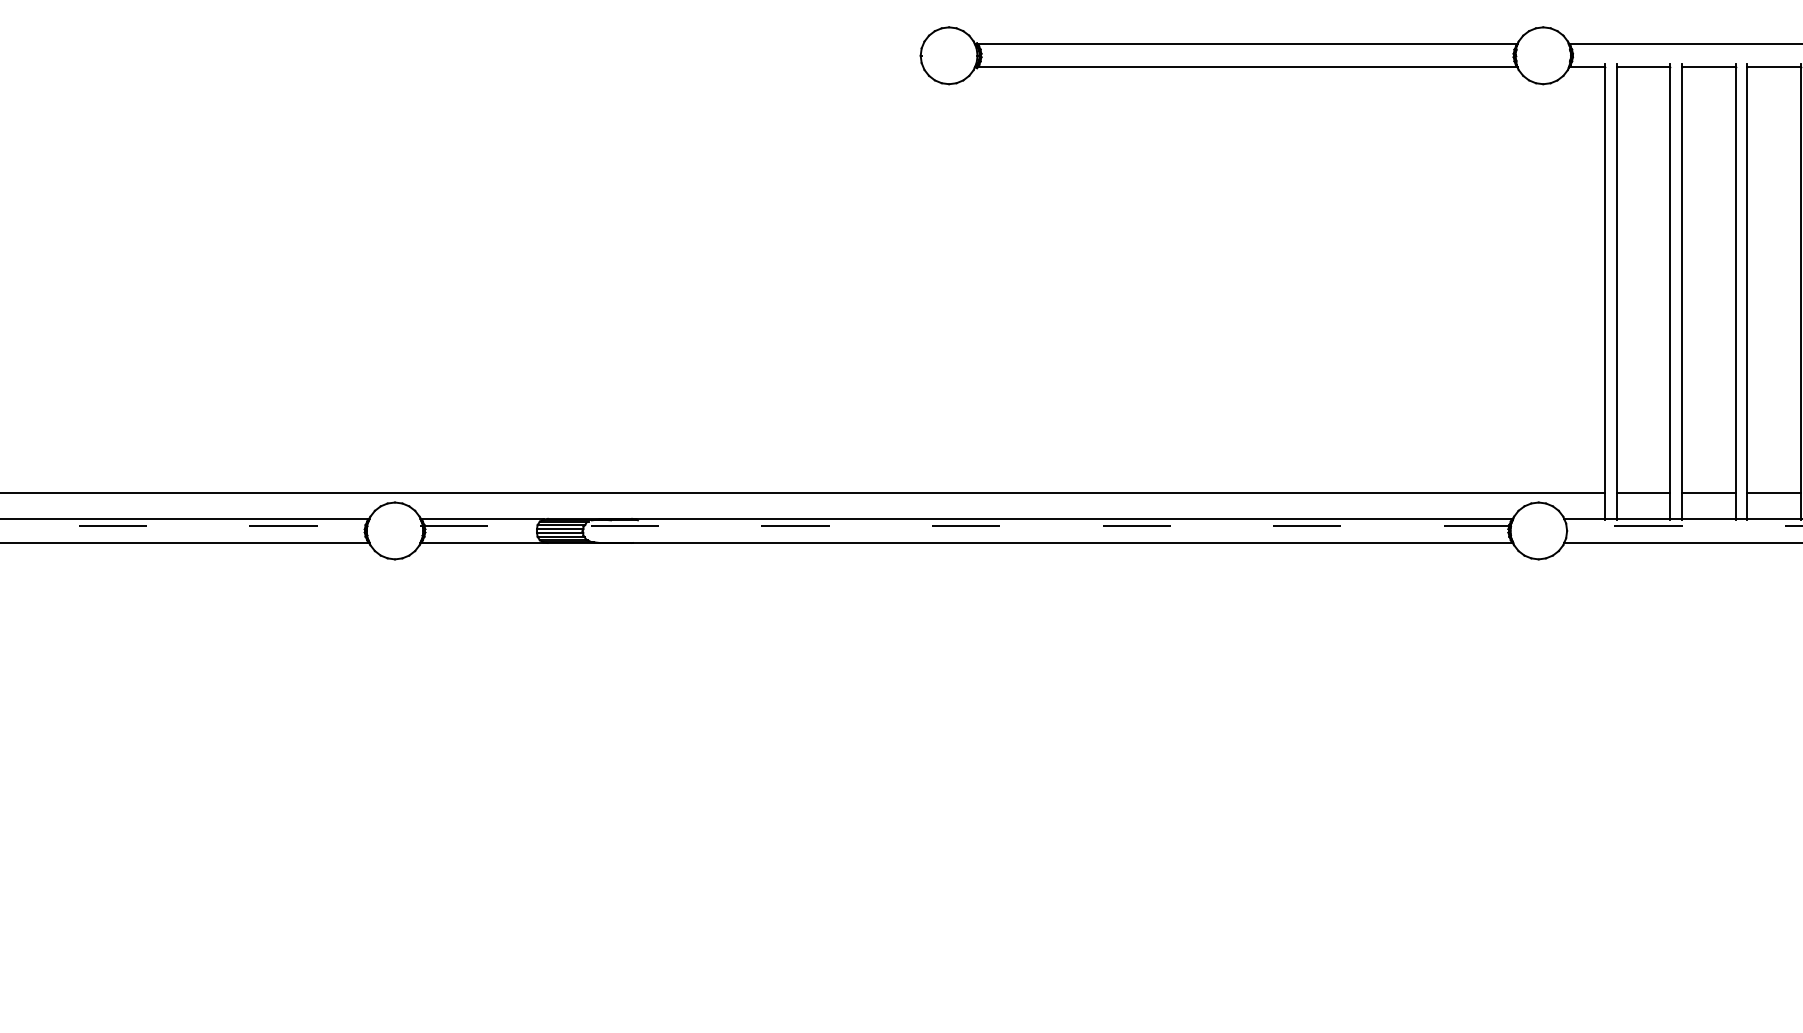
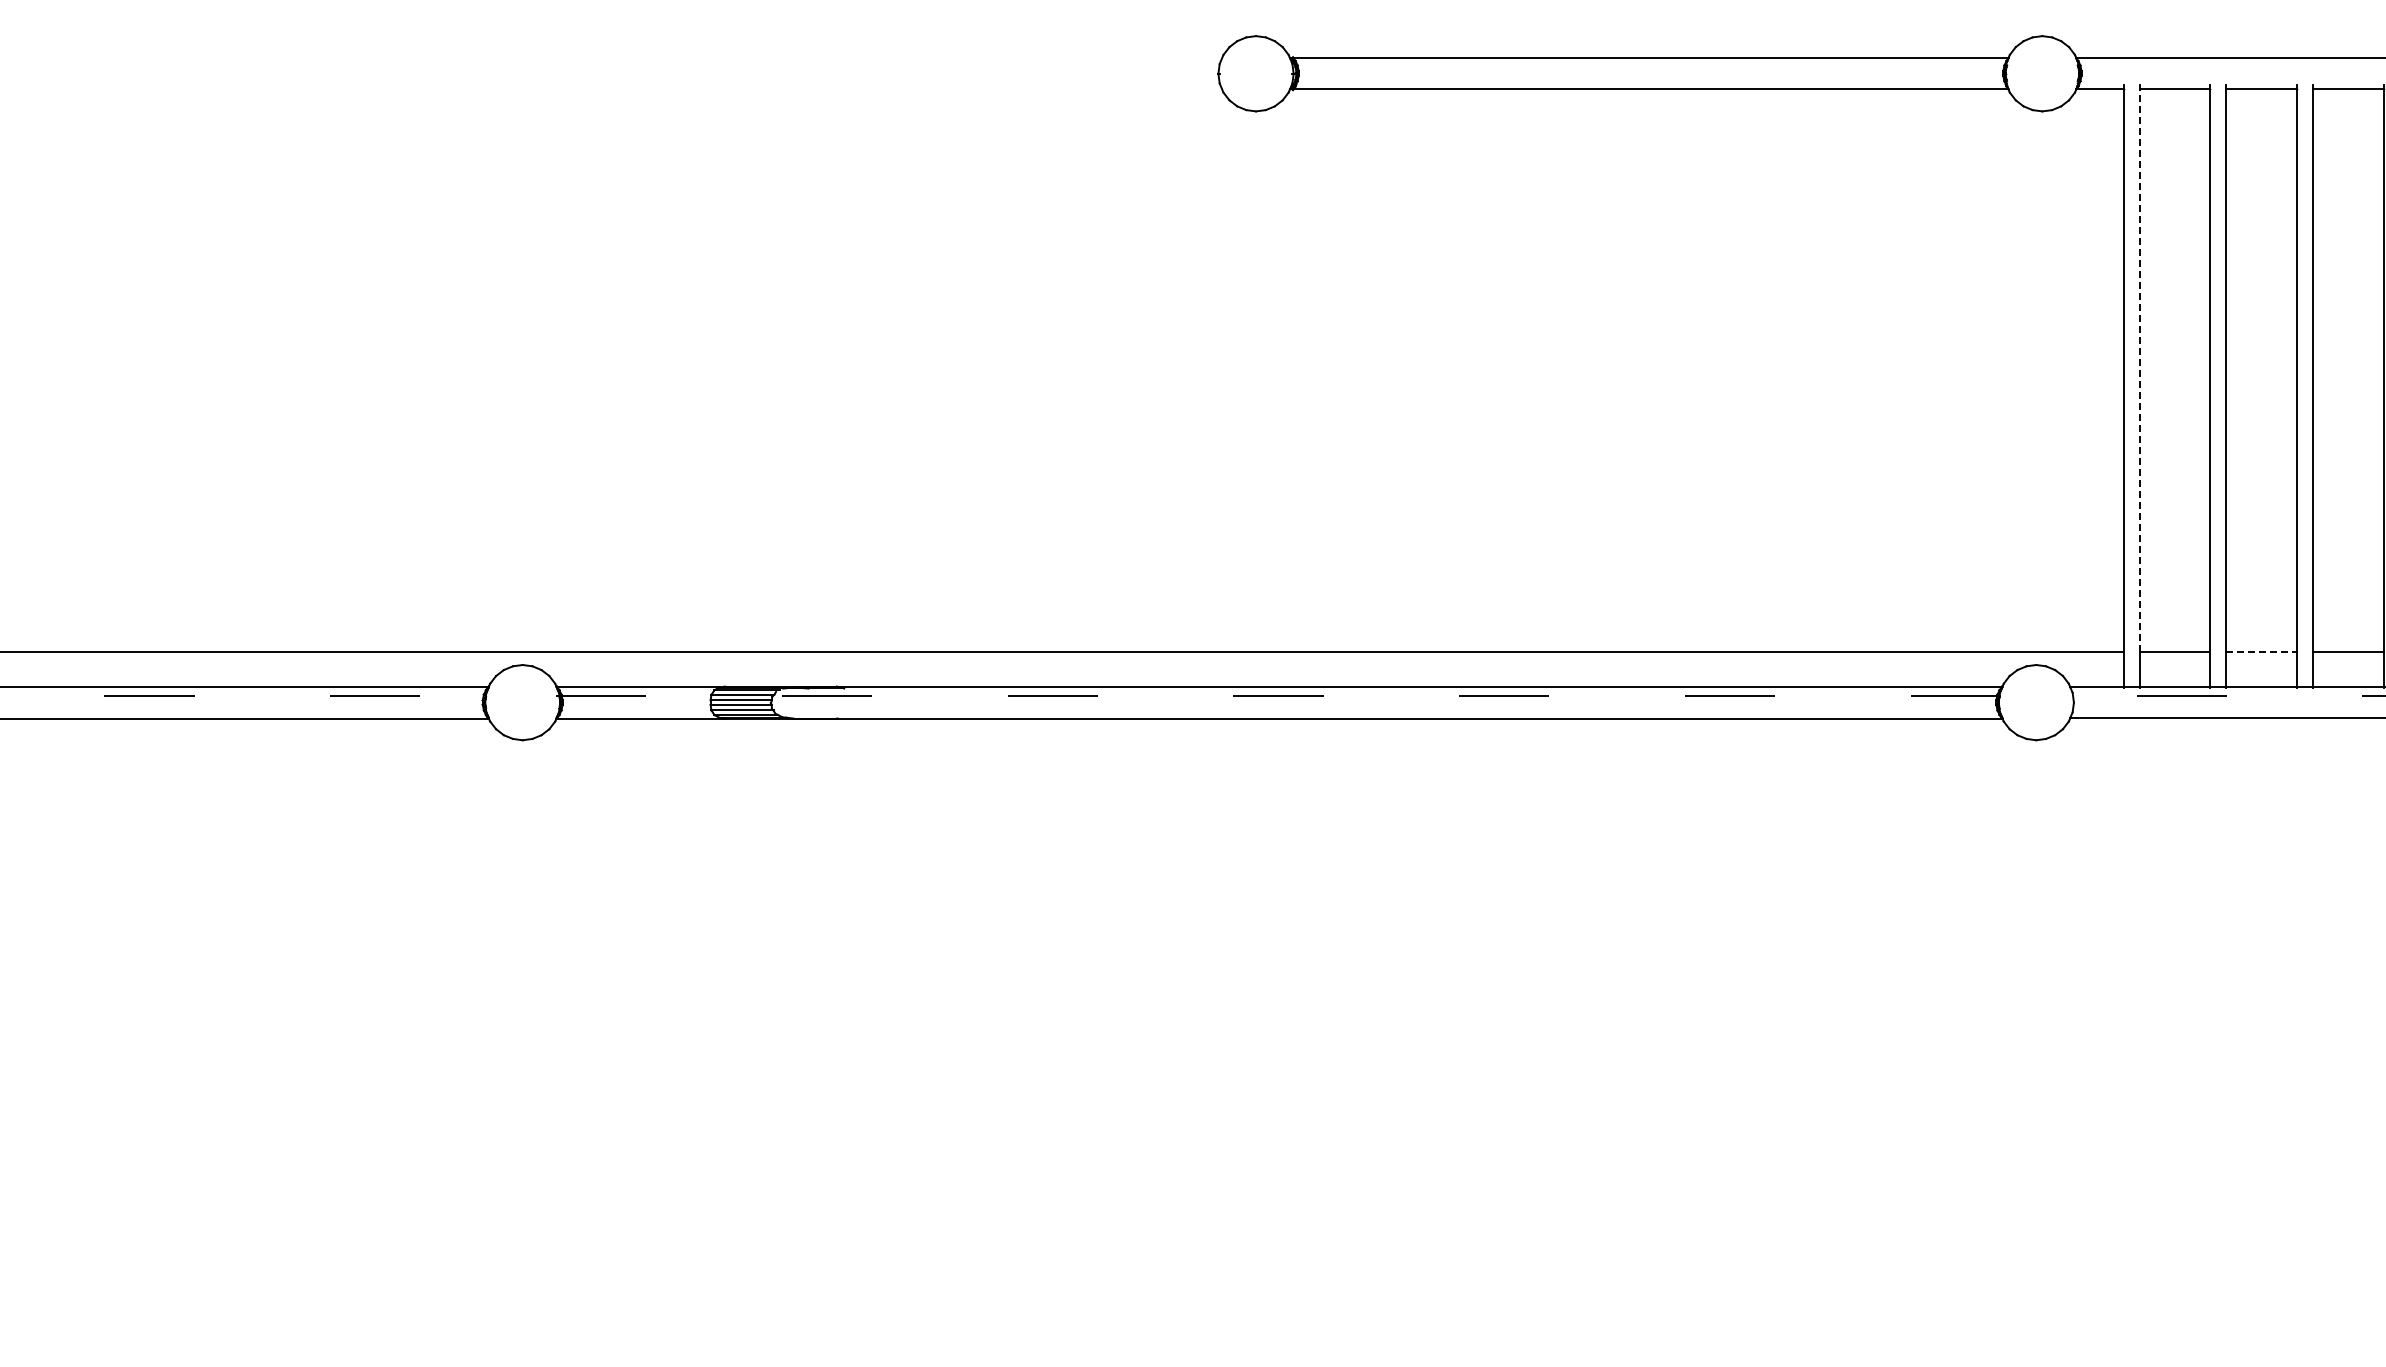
line: (1616, 279) -> (2139, 370), solid -> dashed
line: (1709, 493) -> (2262, 652), solid -> dashed

